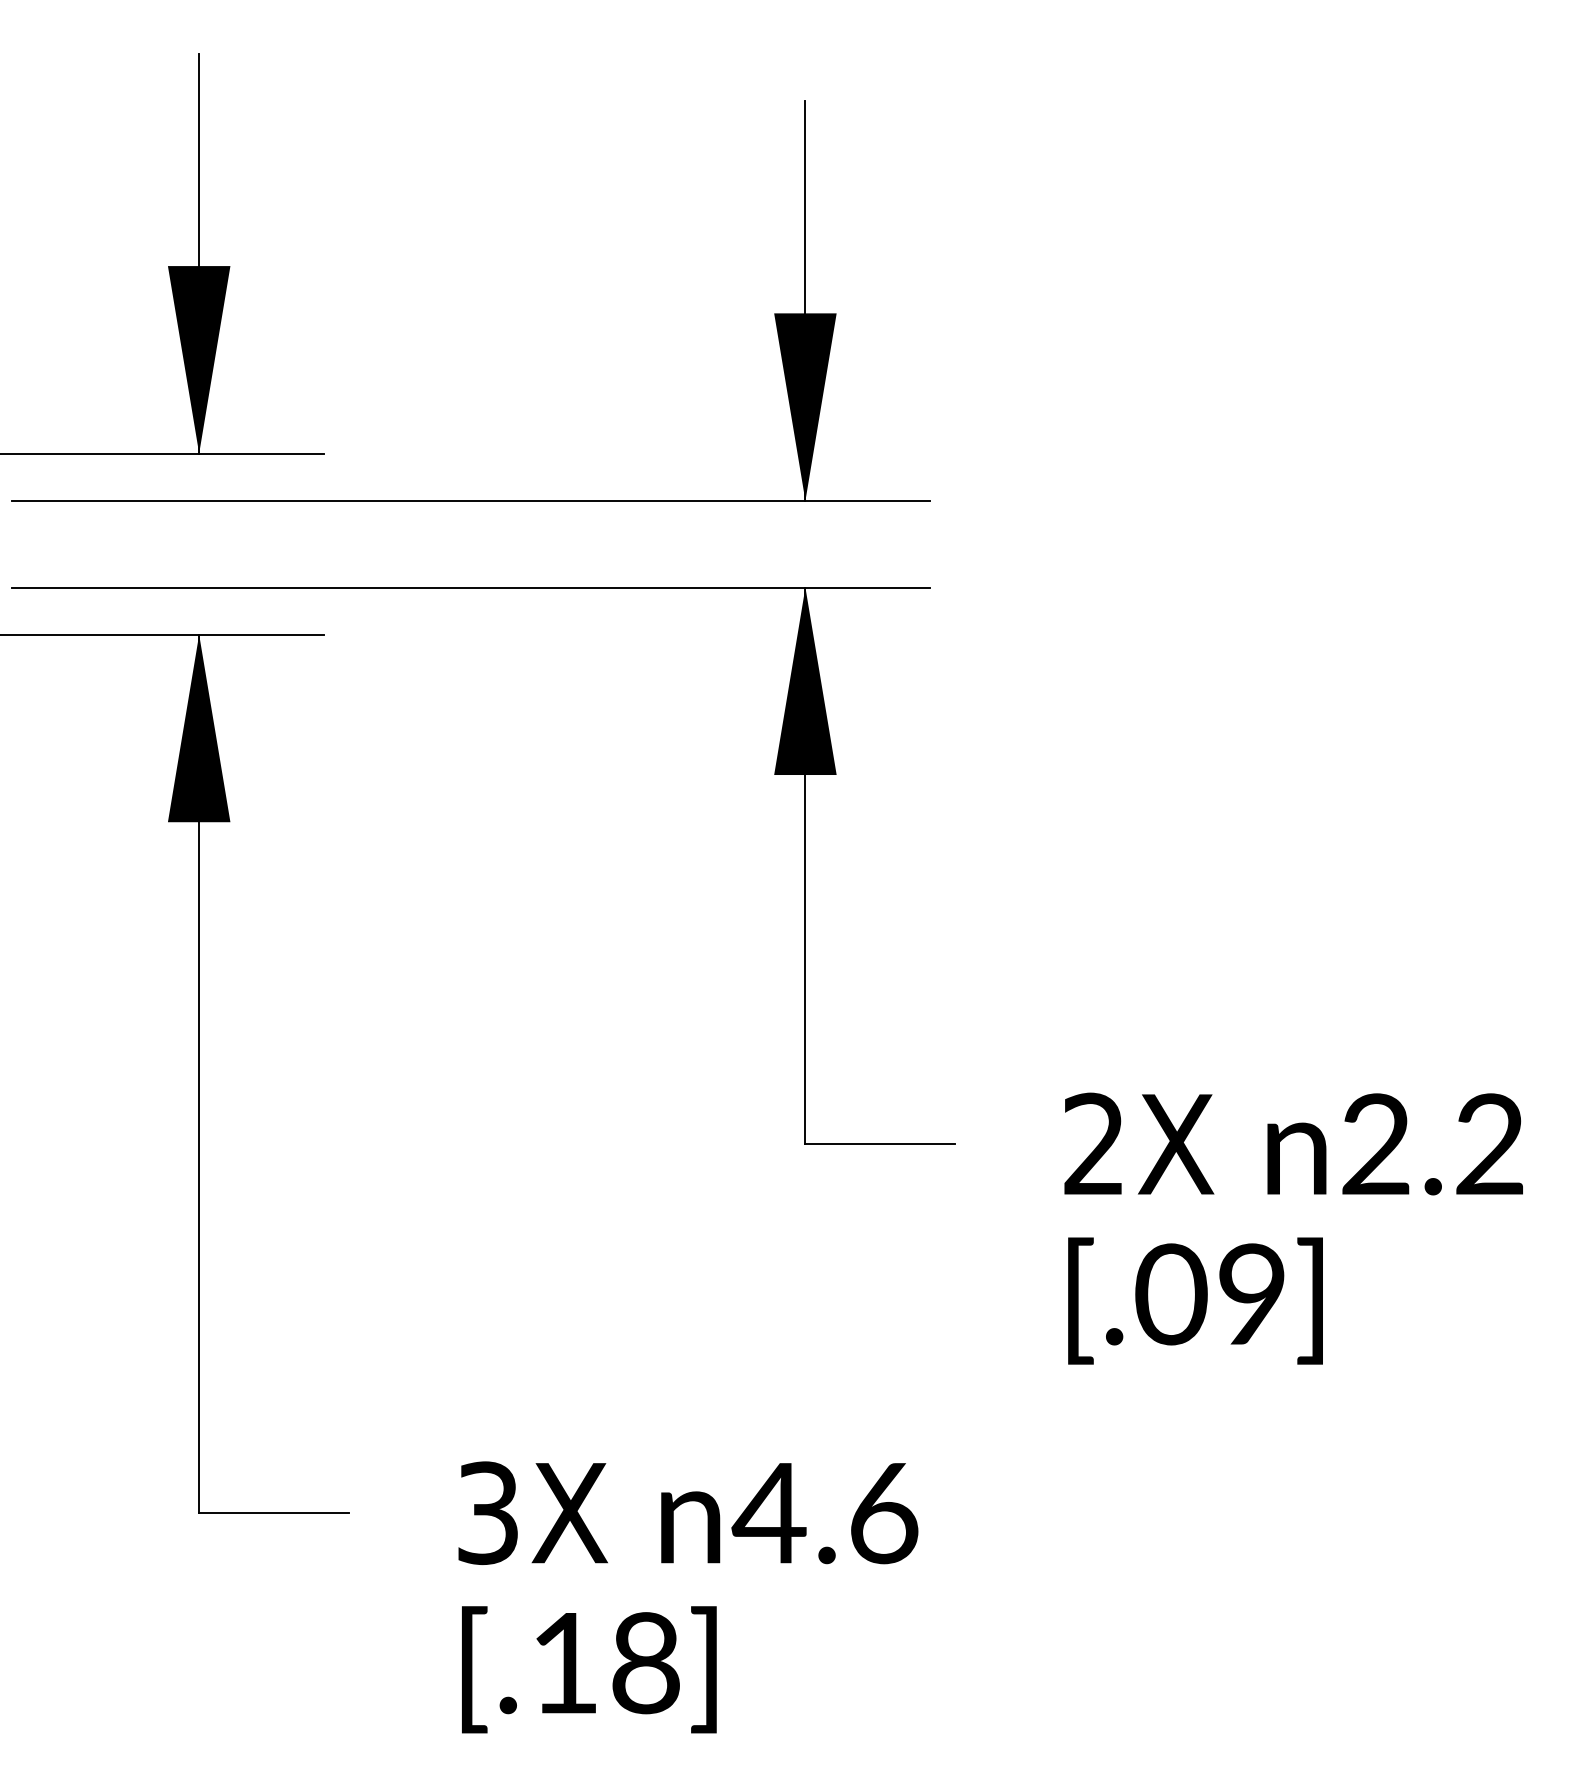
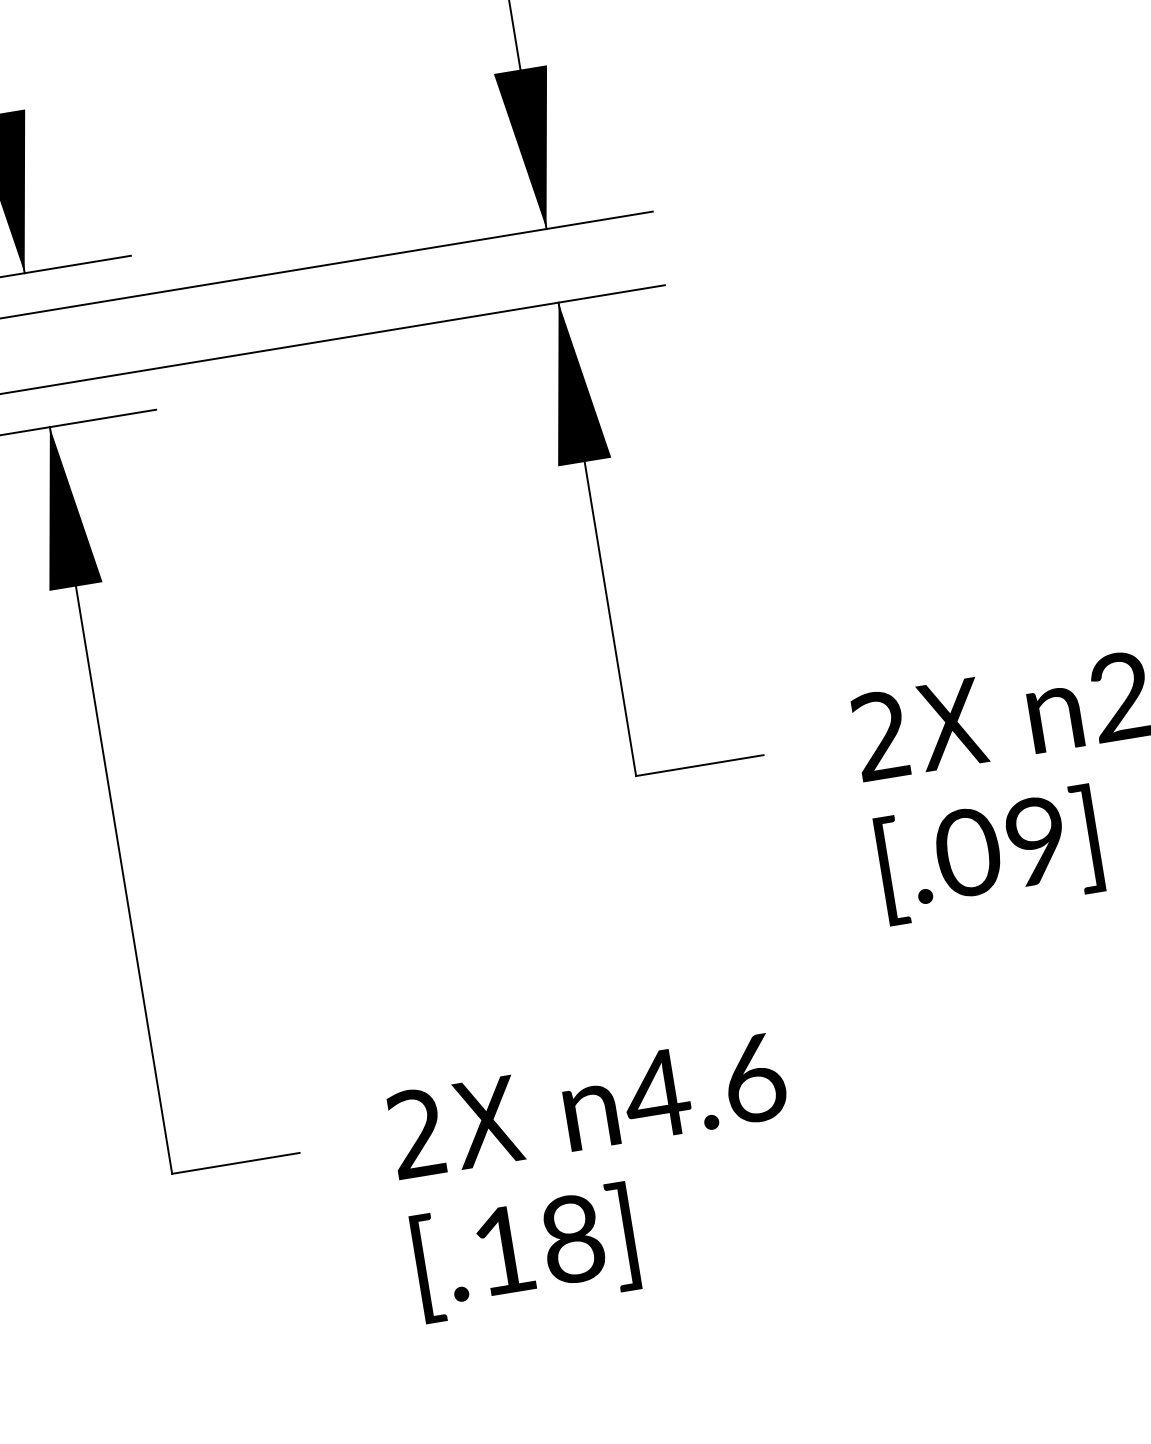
text: (487, 1513) -> (417, 1133), 3X -> 2X

